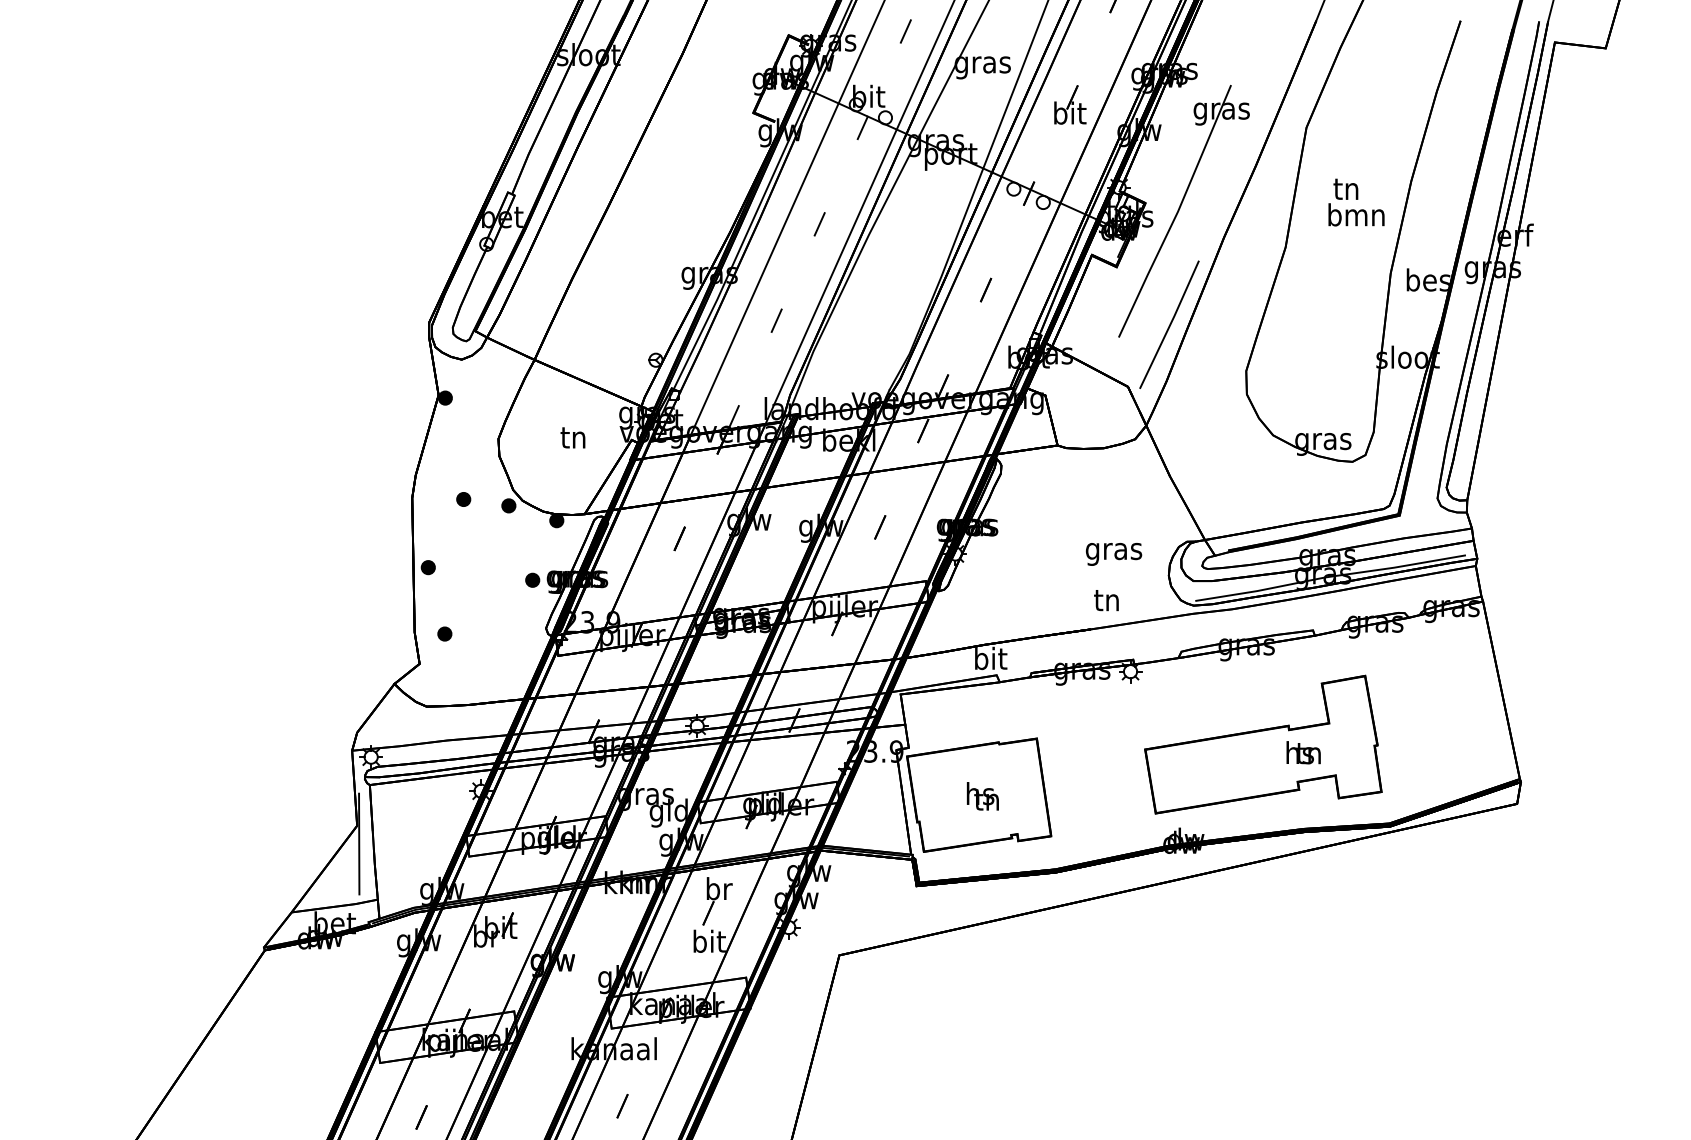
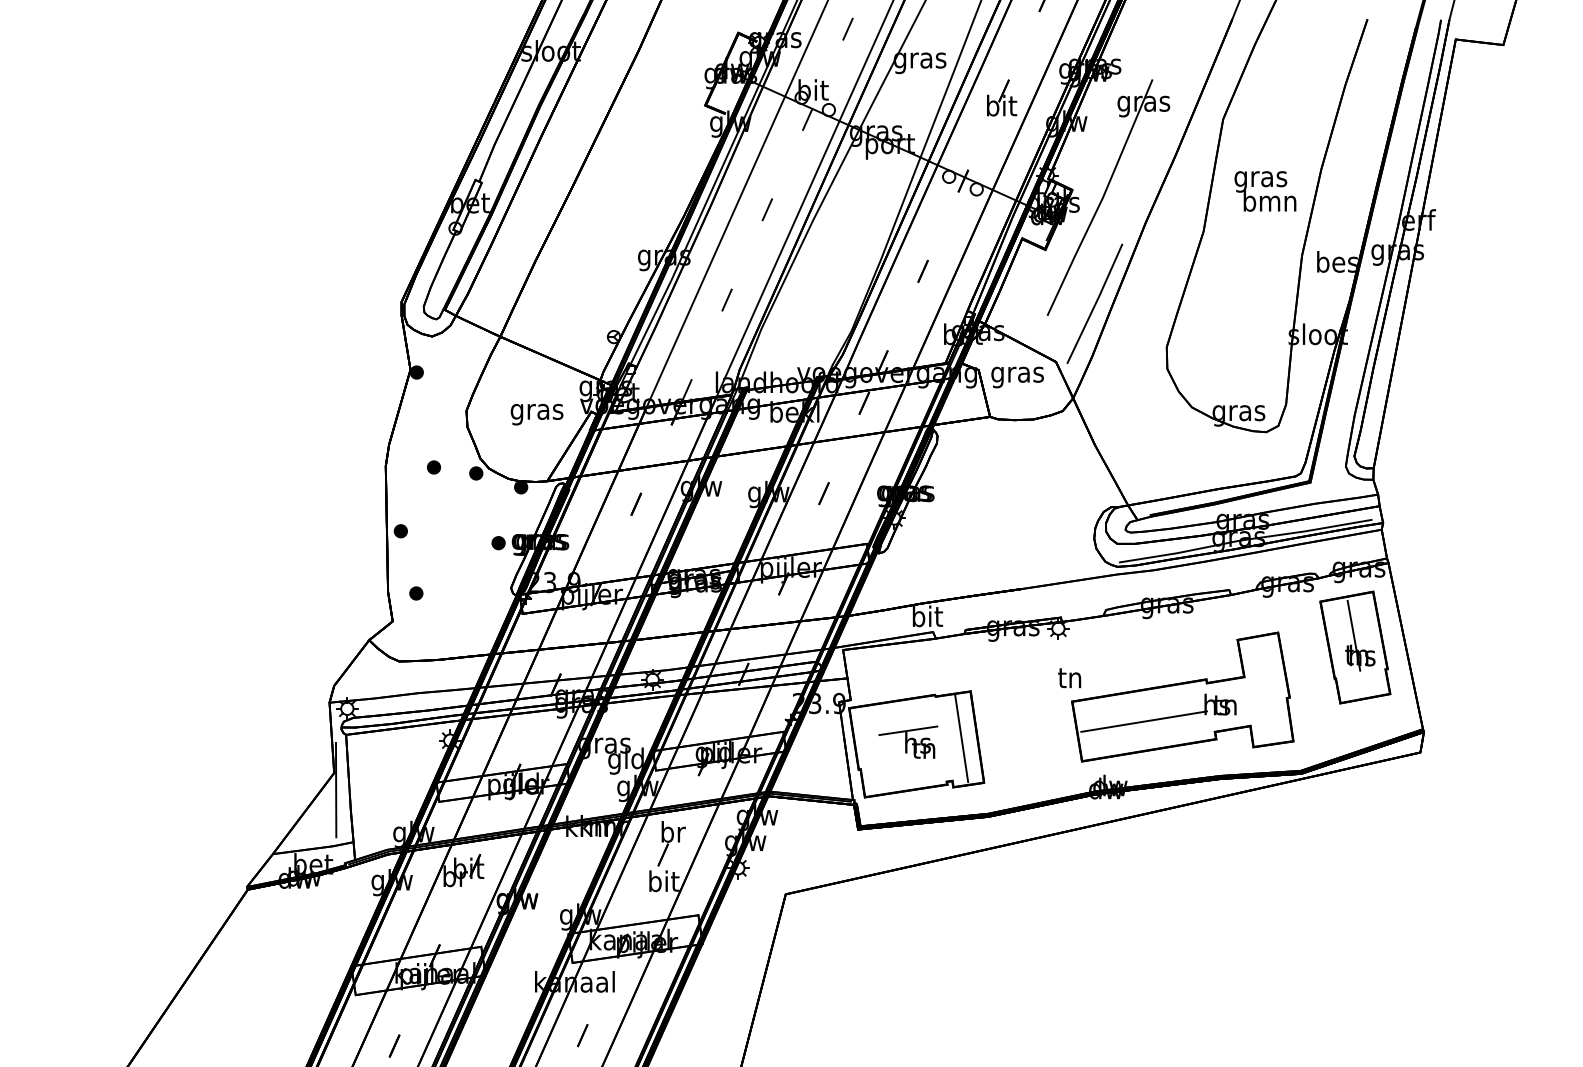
text: (1346, 192) -> (1260, 180), tn -> gras
text: (573, 440) -> (536, 412), tn -> gras
text: (1113, 554) -> (1017, 377), moved
text: (1106, 600) -> (1069, 678), moved
part: (1447, 691) -> (1355, 647), added
line: (1222, 770) -> (1144, 721), added
line: (970, 780) -> (908, 730), added
line: (1027, 788) -> (961, 738), added

